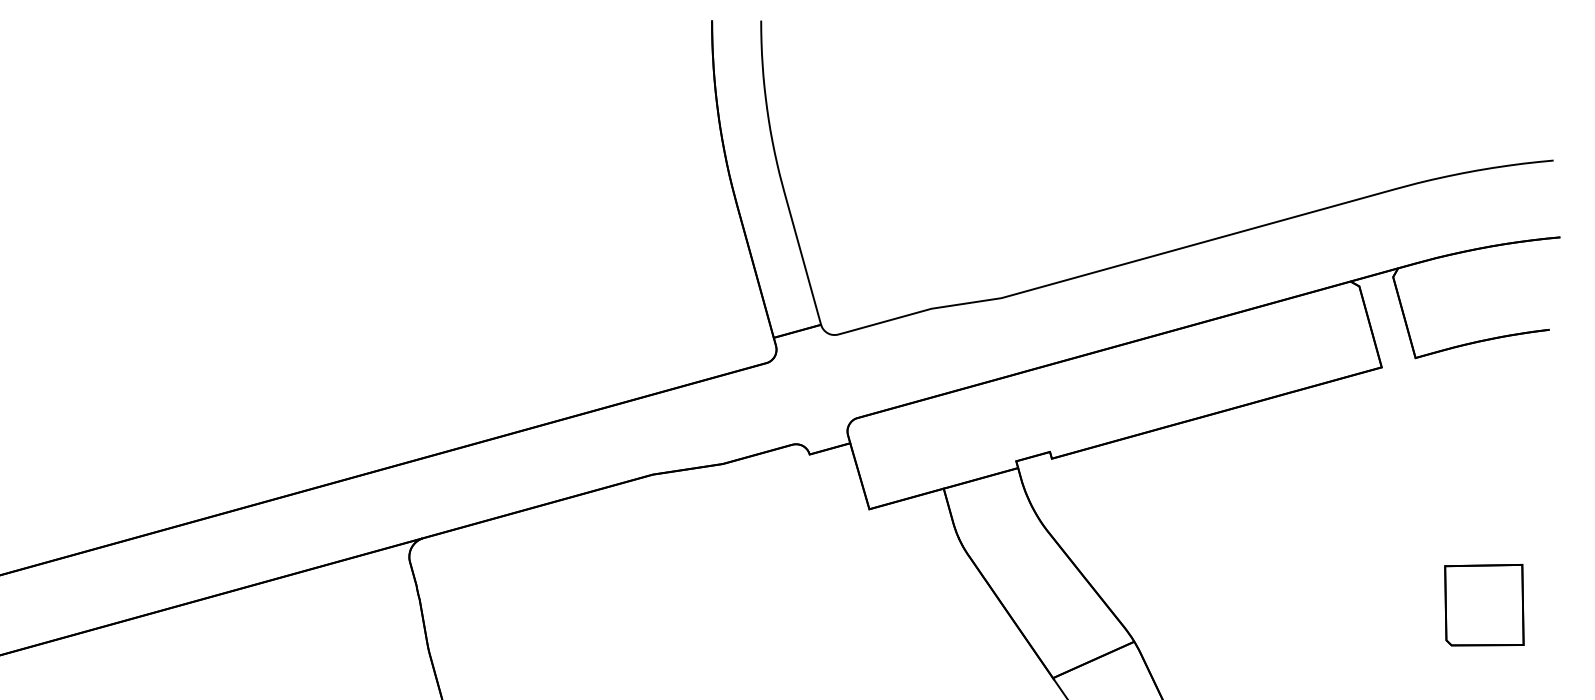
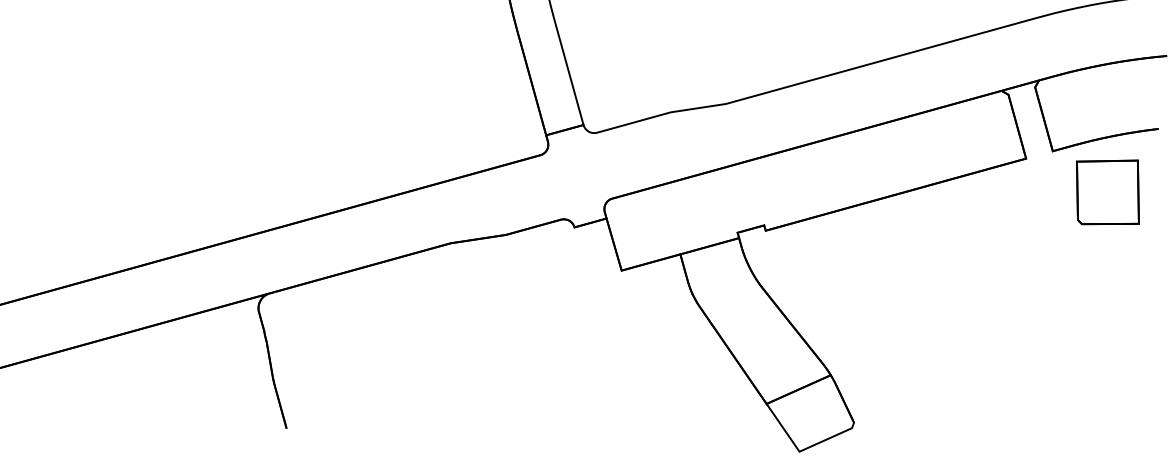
part: (1484, 604) -> (1108, 191), moved

